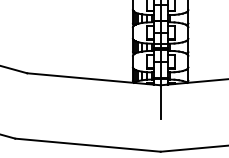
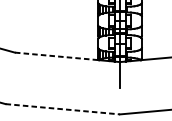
line: (80, 78) -> (56, 56), solid -> dashed
line: (88, 145) -> (63, 109), solid -> dashed

